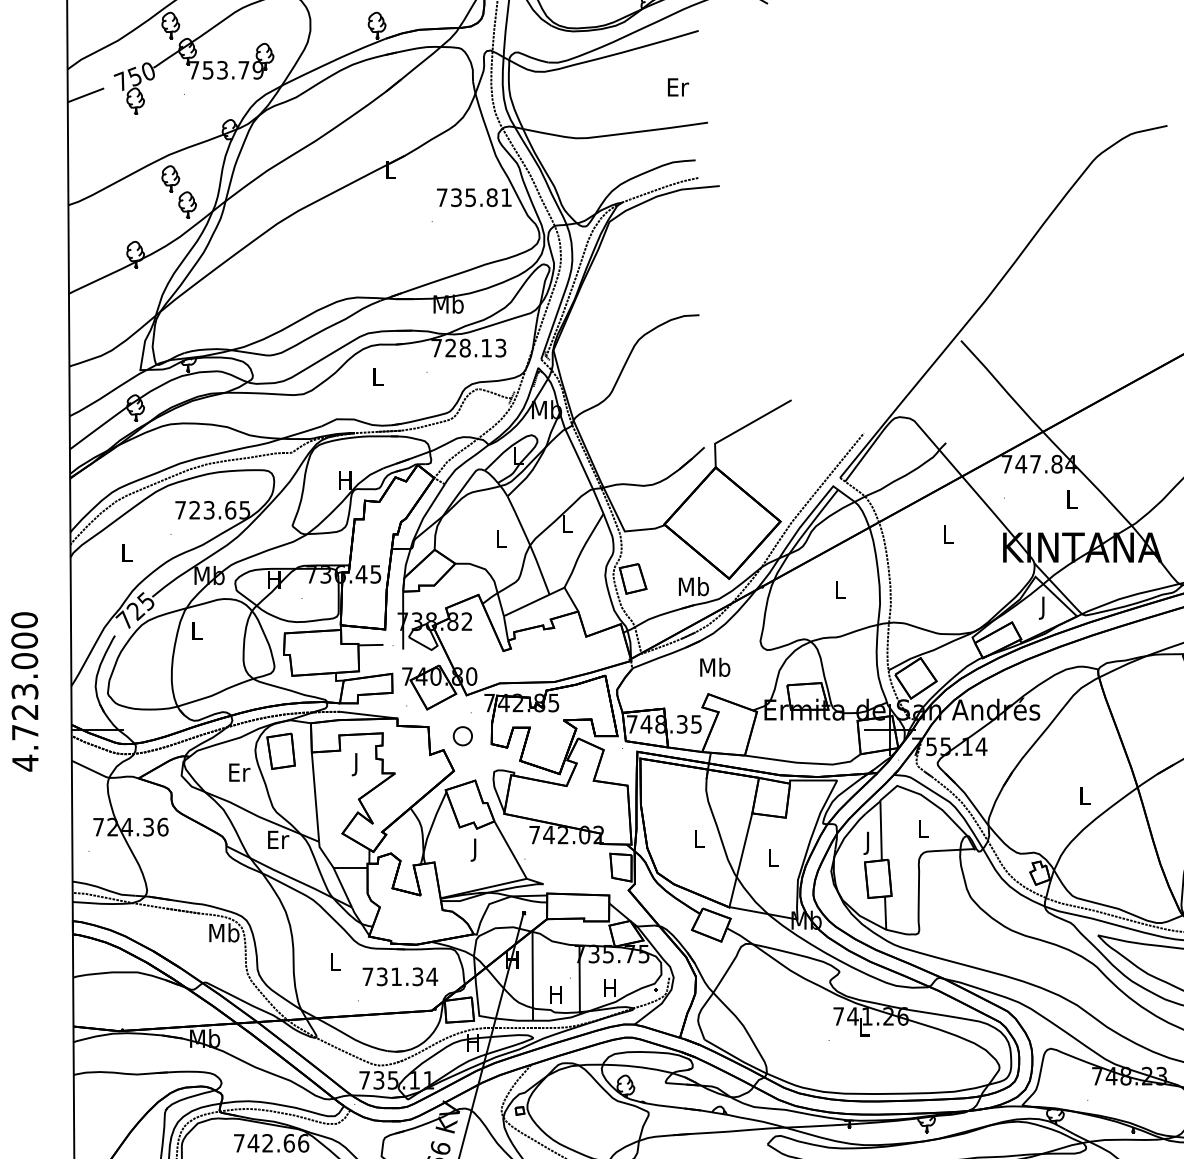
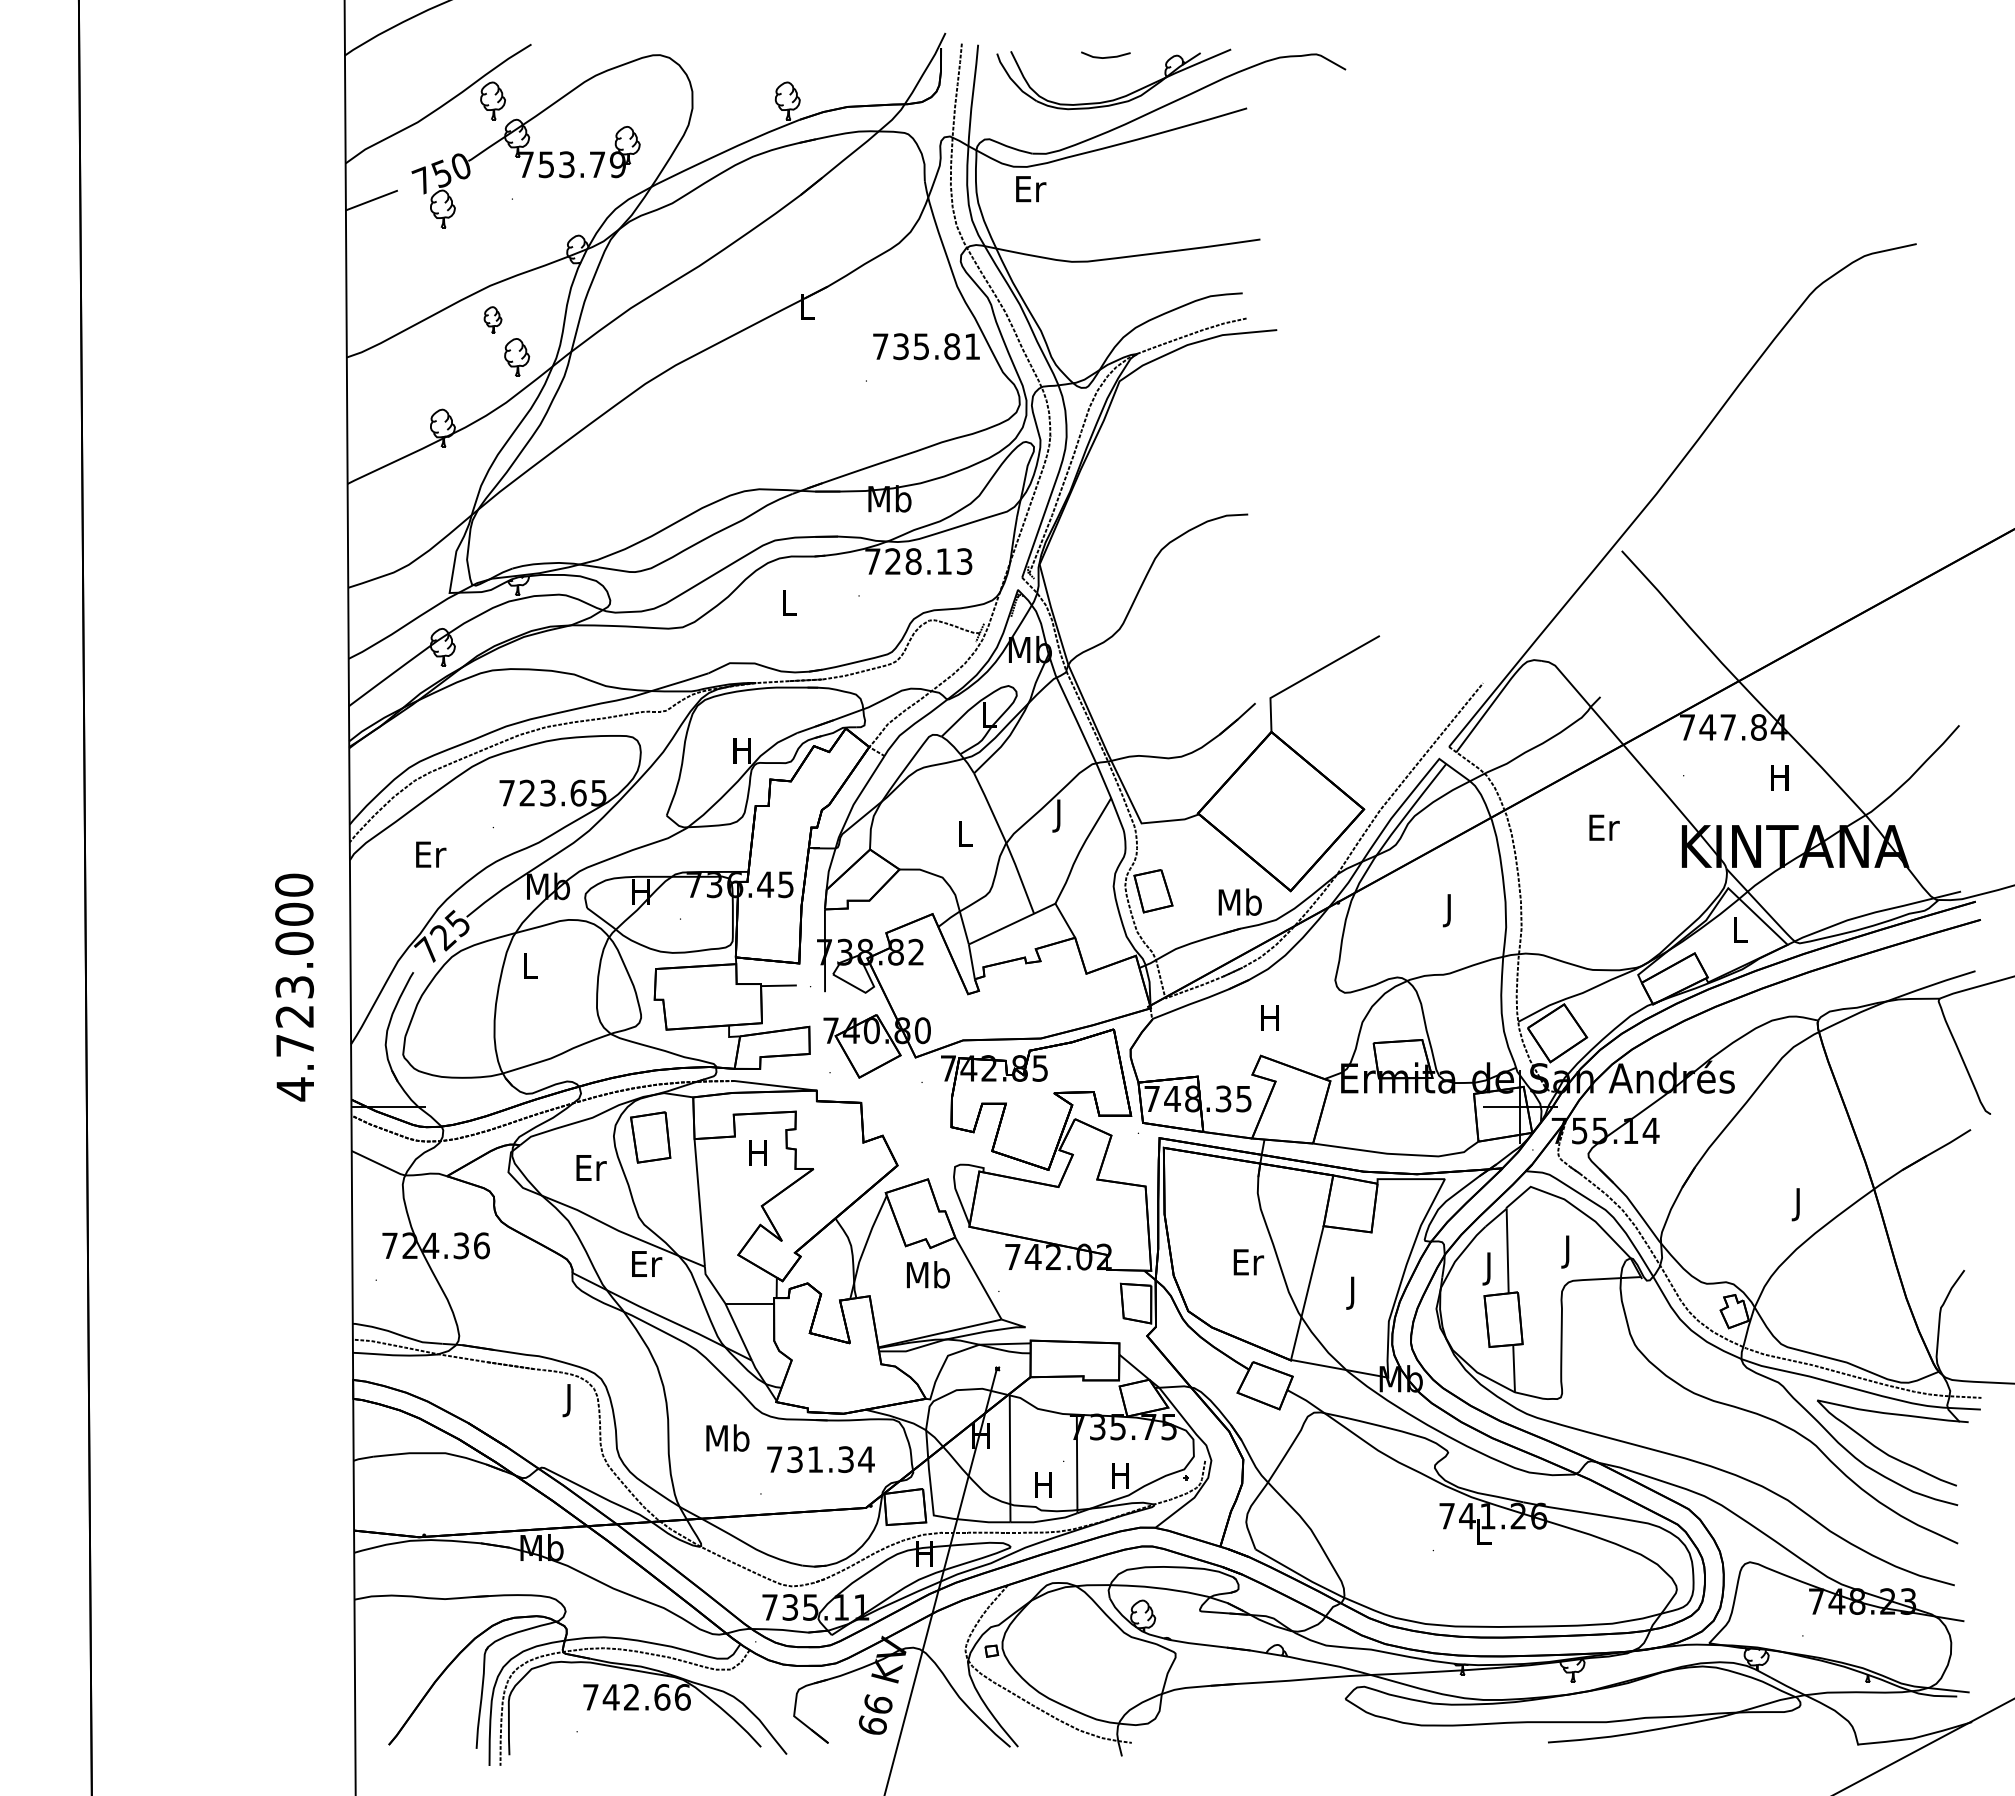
text: (678, 87) -> (1031, 189), moved
part: (170, 178) -> (492, 319), size x0.7
text: (1071, 499) -> (1779, 777), L -> H
text: (567, 525) -> (1059, 815), L -> J
text: (948, 534) -> (1604, 827), L -> Er
text: (127, 553) -> (431, 854), L -> Er
text: (840, 592) -> (1449, 910), L -> J
text: (1044, 607) -> (1740, 932), J -> L
text: (715, 667) -> (1270, 1017), Mb -> H
text: (24, 691) -> (294, 987), moved
part: (463, 735) -> (910, 1115), removed
text: (355, 764) -> (757, 1156), J -> H
text: (1084, 798) -> (1798, 1204), L -> J
text: (923, 831) -> (1568, 1251), L -> J
text: (699, 838) -> (1248, 1262), L -> Er
text: (475, 850) -> (928, 1278), J -> Mb
text: (773, 859) -> (1353, 1292), L -> J
text: (224, 935) -> (569, 1400), Mb -> J
text: (334, 961) -> (727, 1437), L -> Mb

